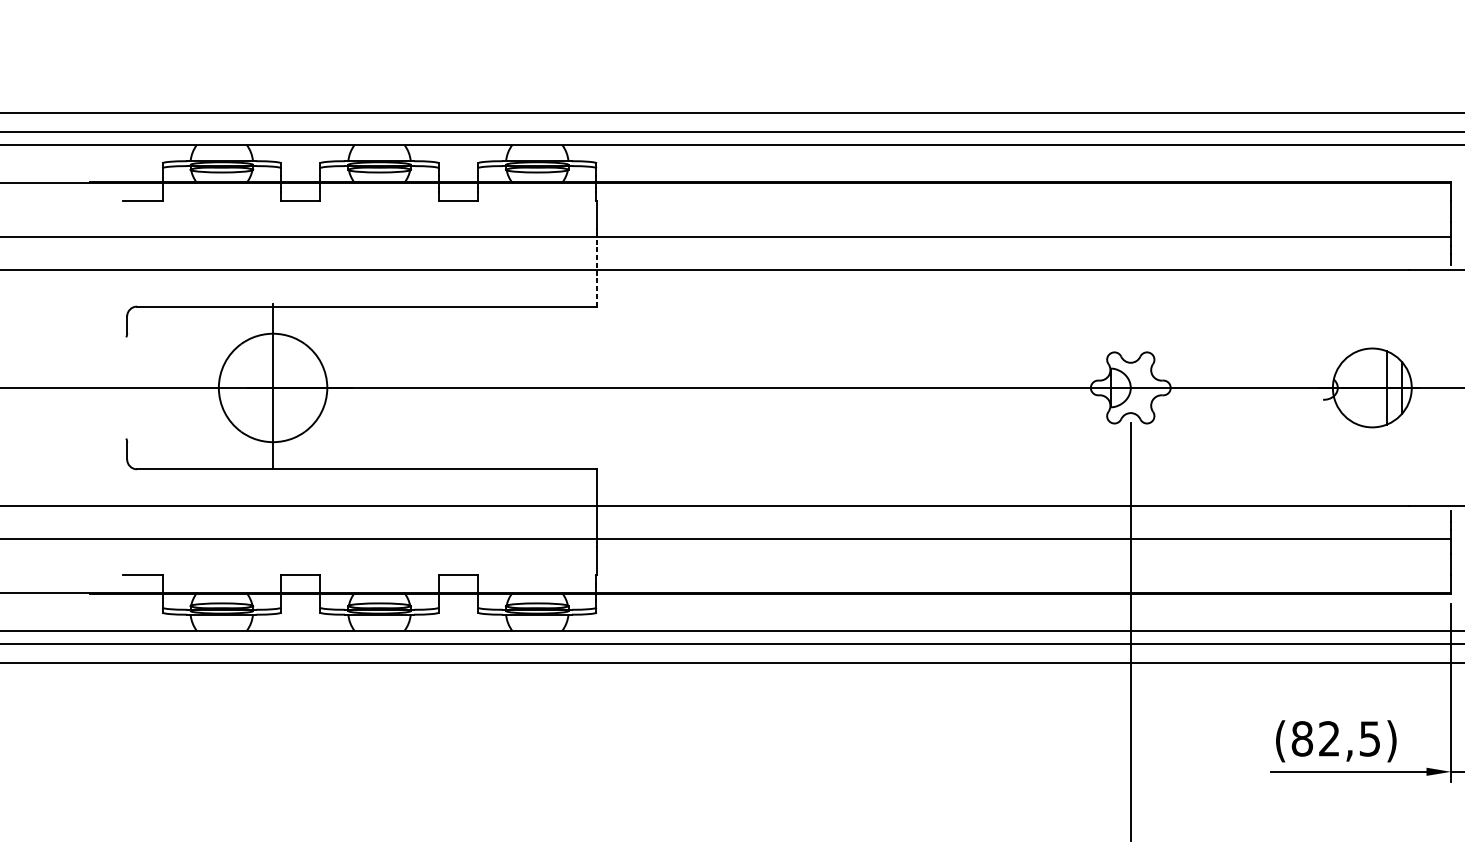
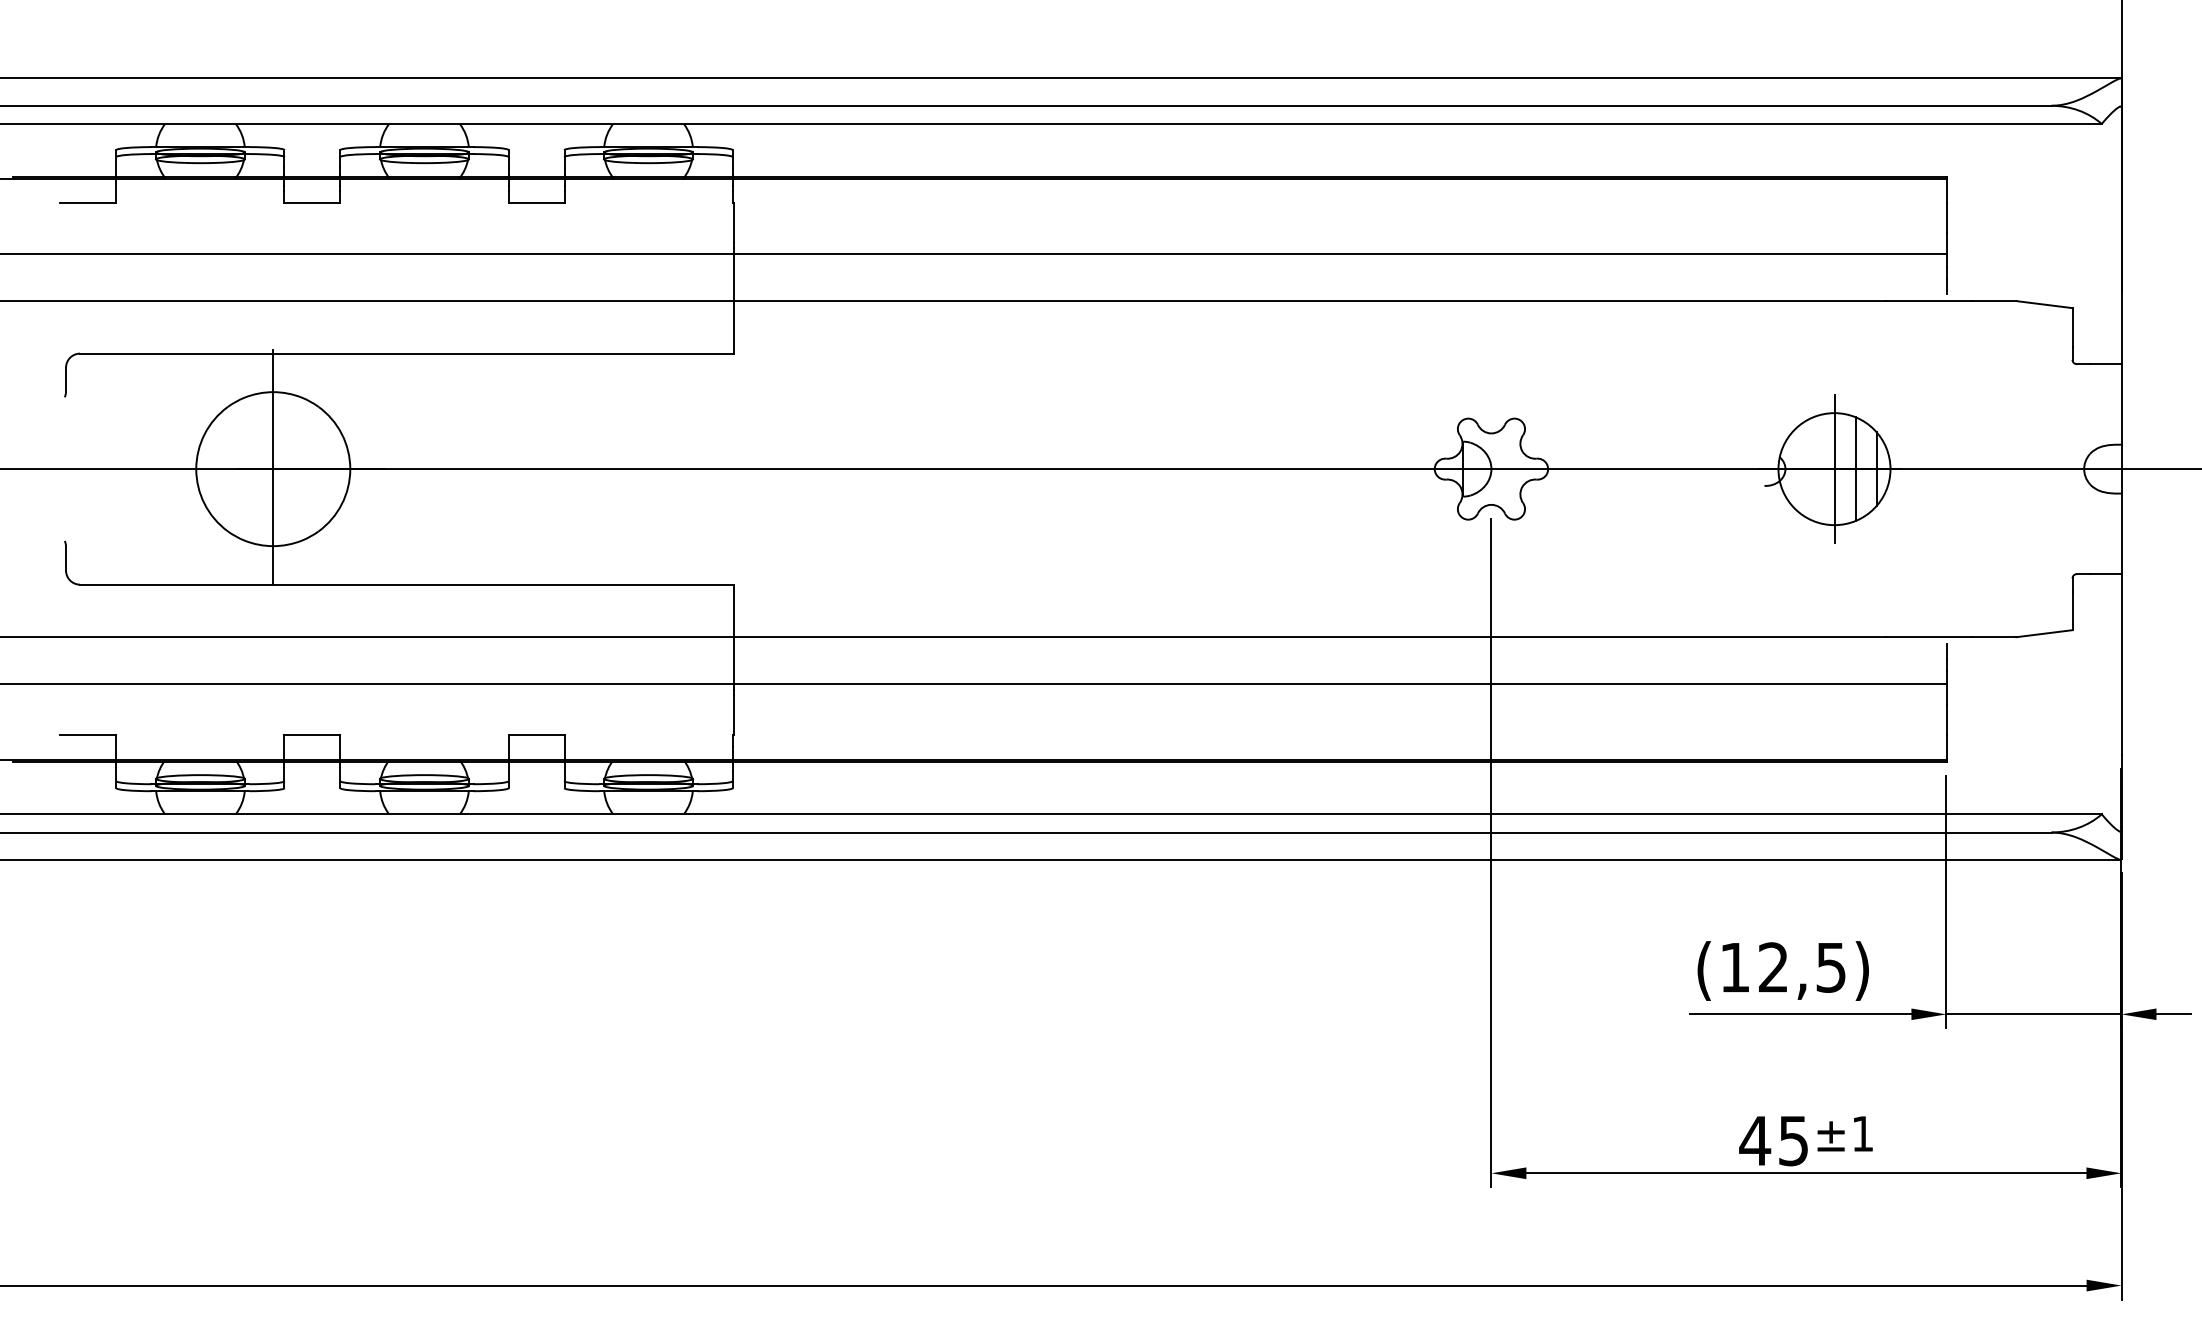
line: (597, 269) -> (733, 301), dashed -> solid
line: (1372, 388) -> (1834, 469), added
text: (1302, 738) -> (1735, 967), (82,5) -> (12,5)

